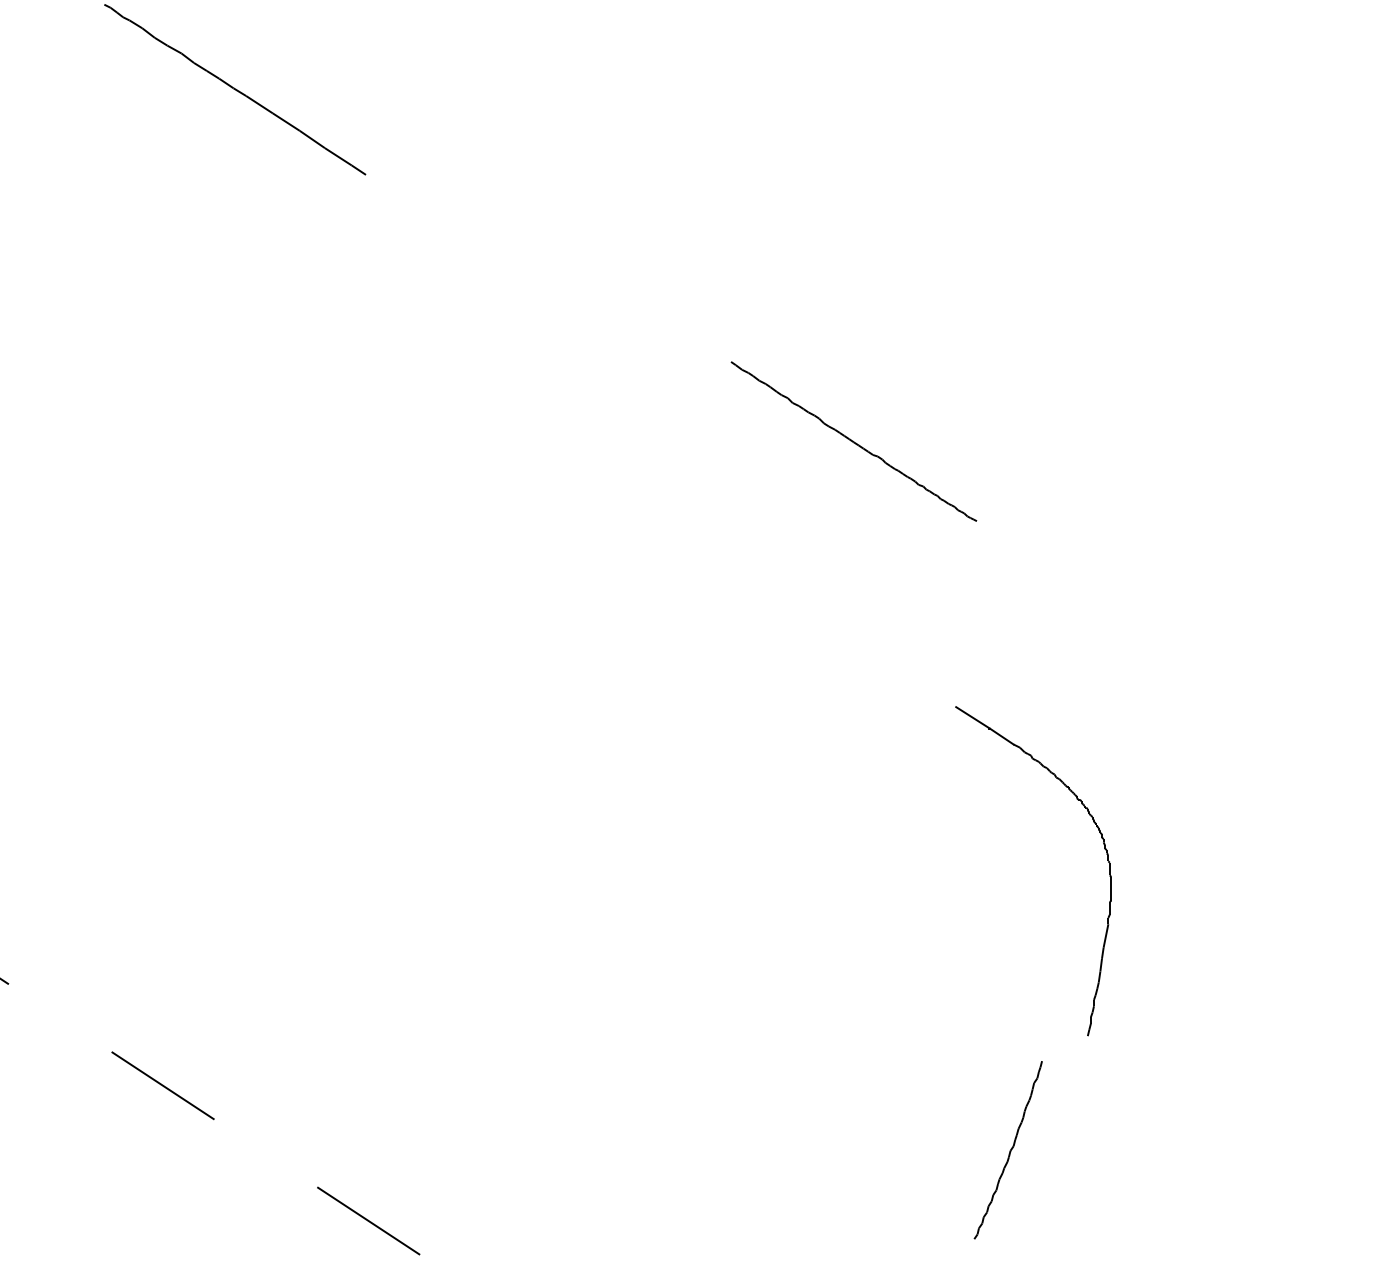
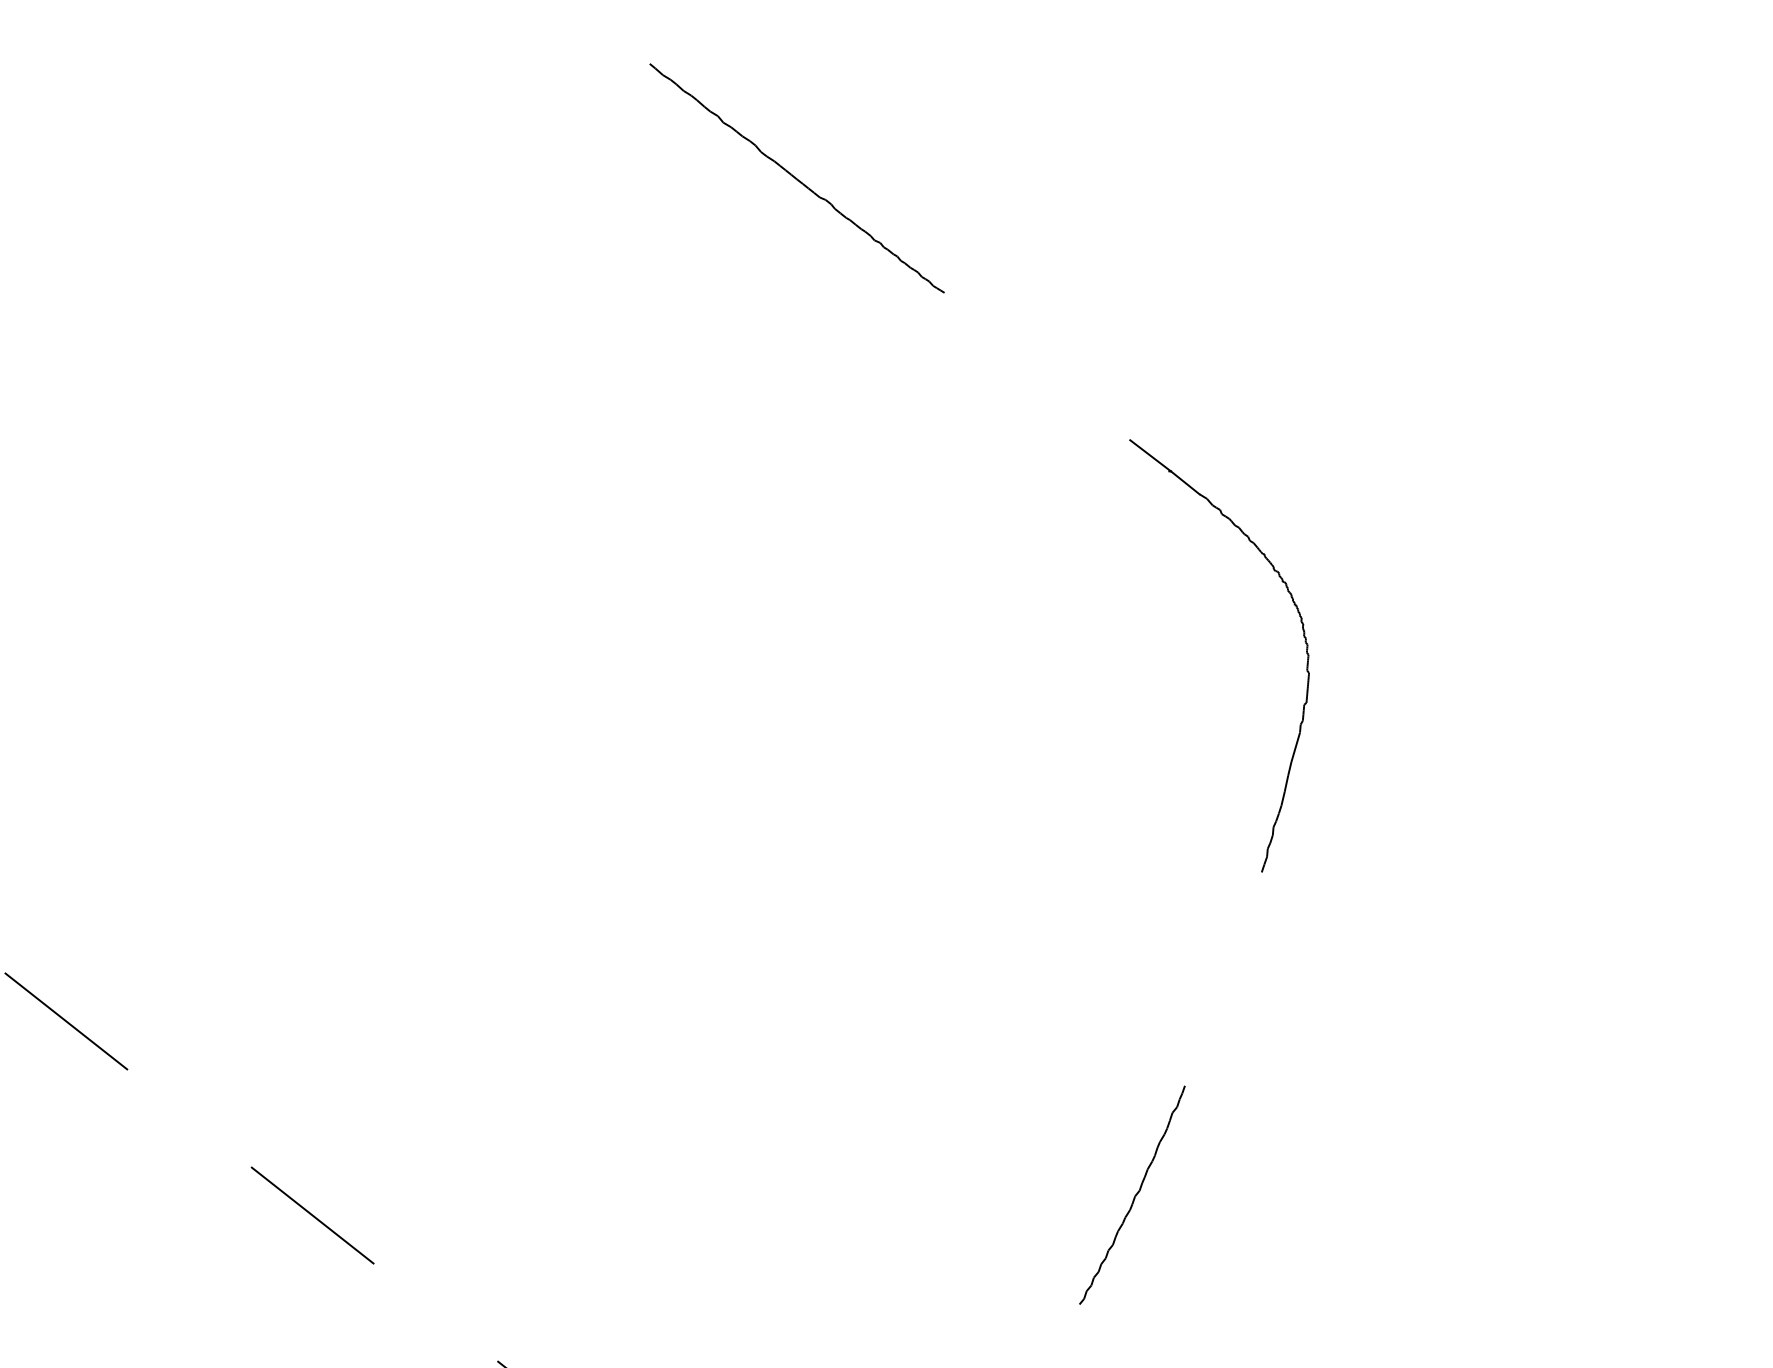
part: (853, 441) -> (796, 178), moved
part: (1104, 849) -> (1303, 637), moved

